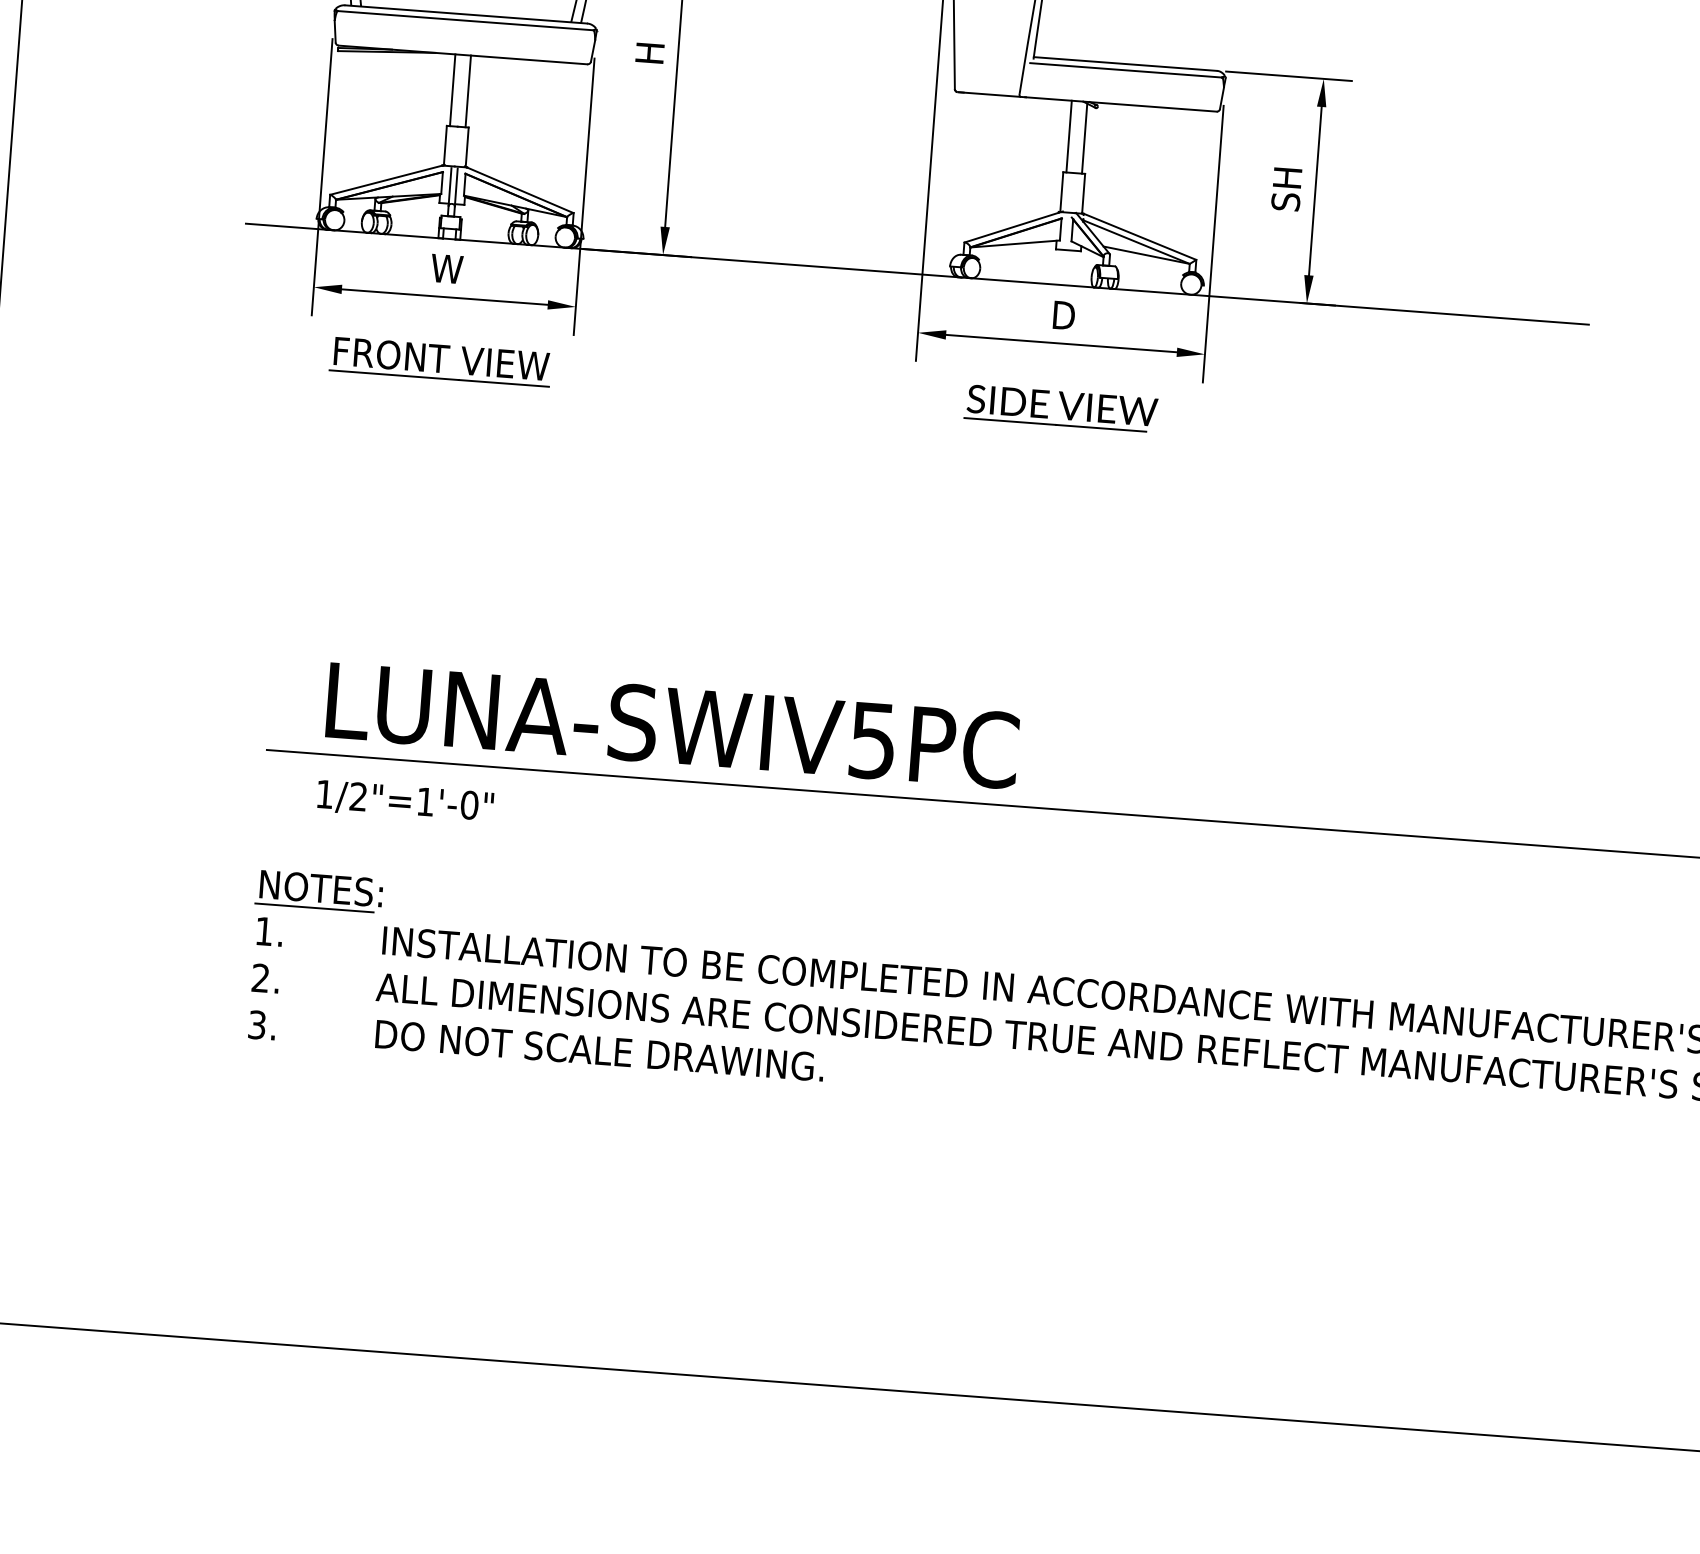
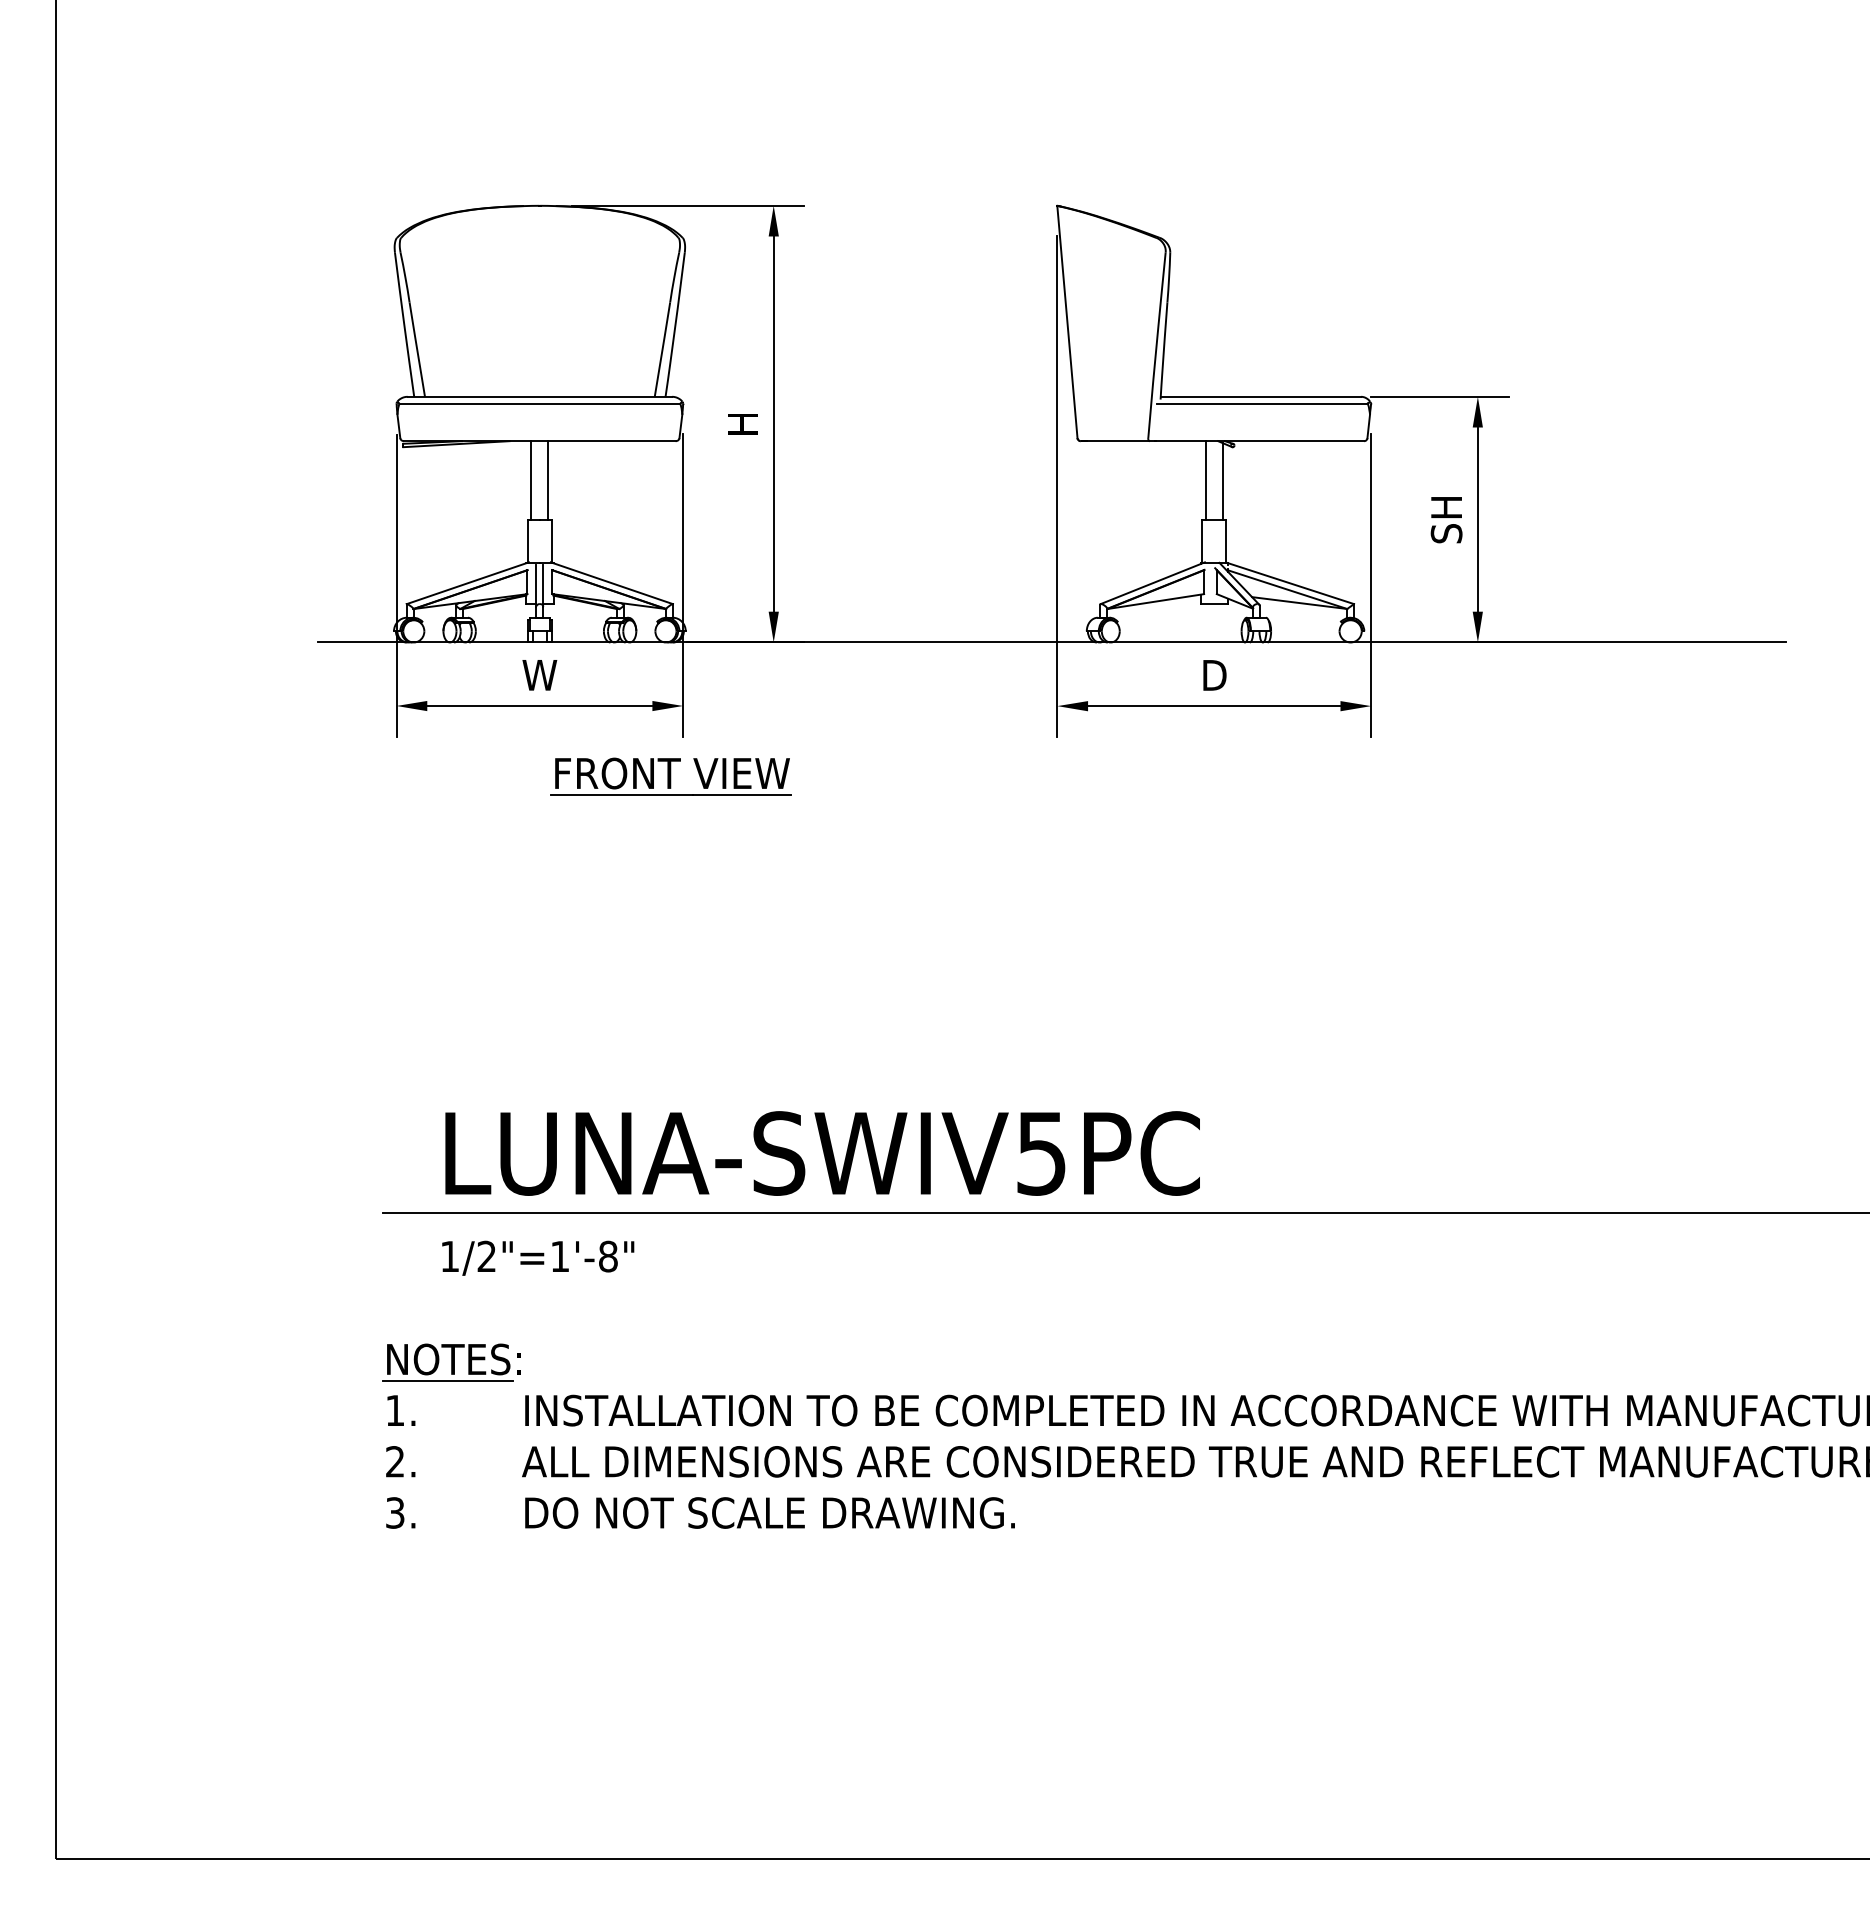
part: (439, 361) -> (670, 776), moved
part: (1061, 408) -> (1219, 776), removed
text: (469, 805) -> (608, 1256), 1/2"=1'-0" -> 1/2"=1'-8"

